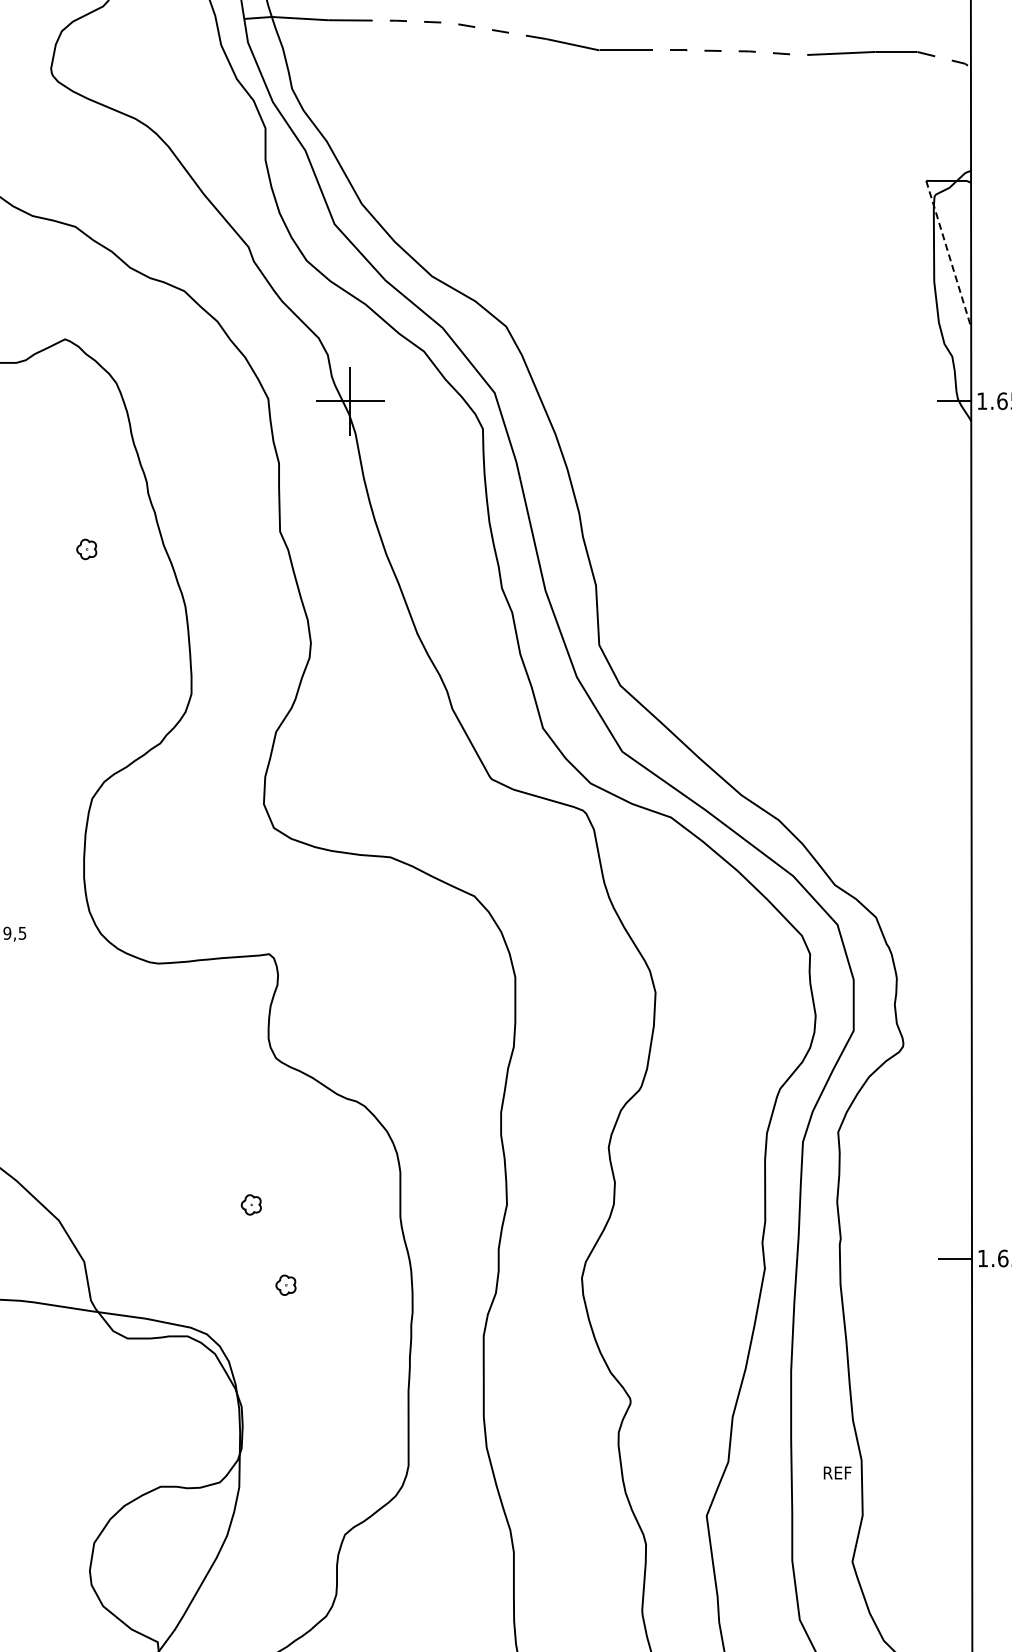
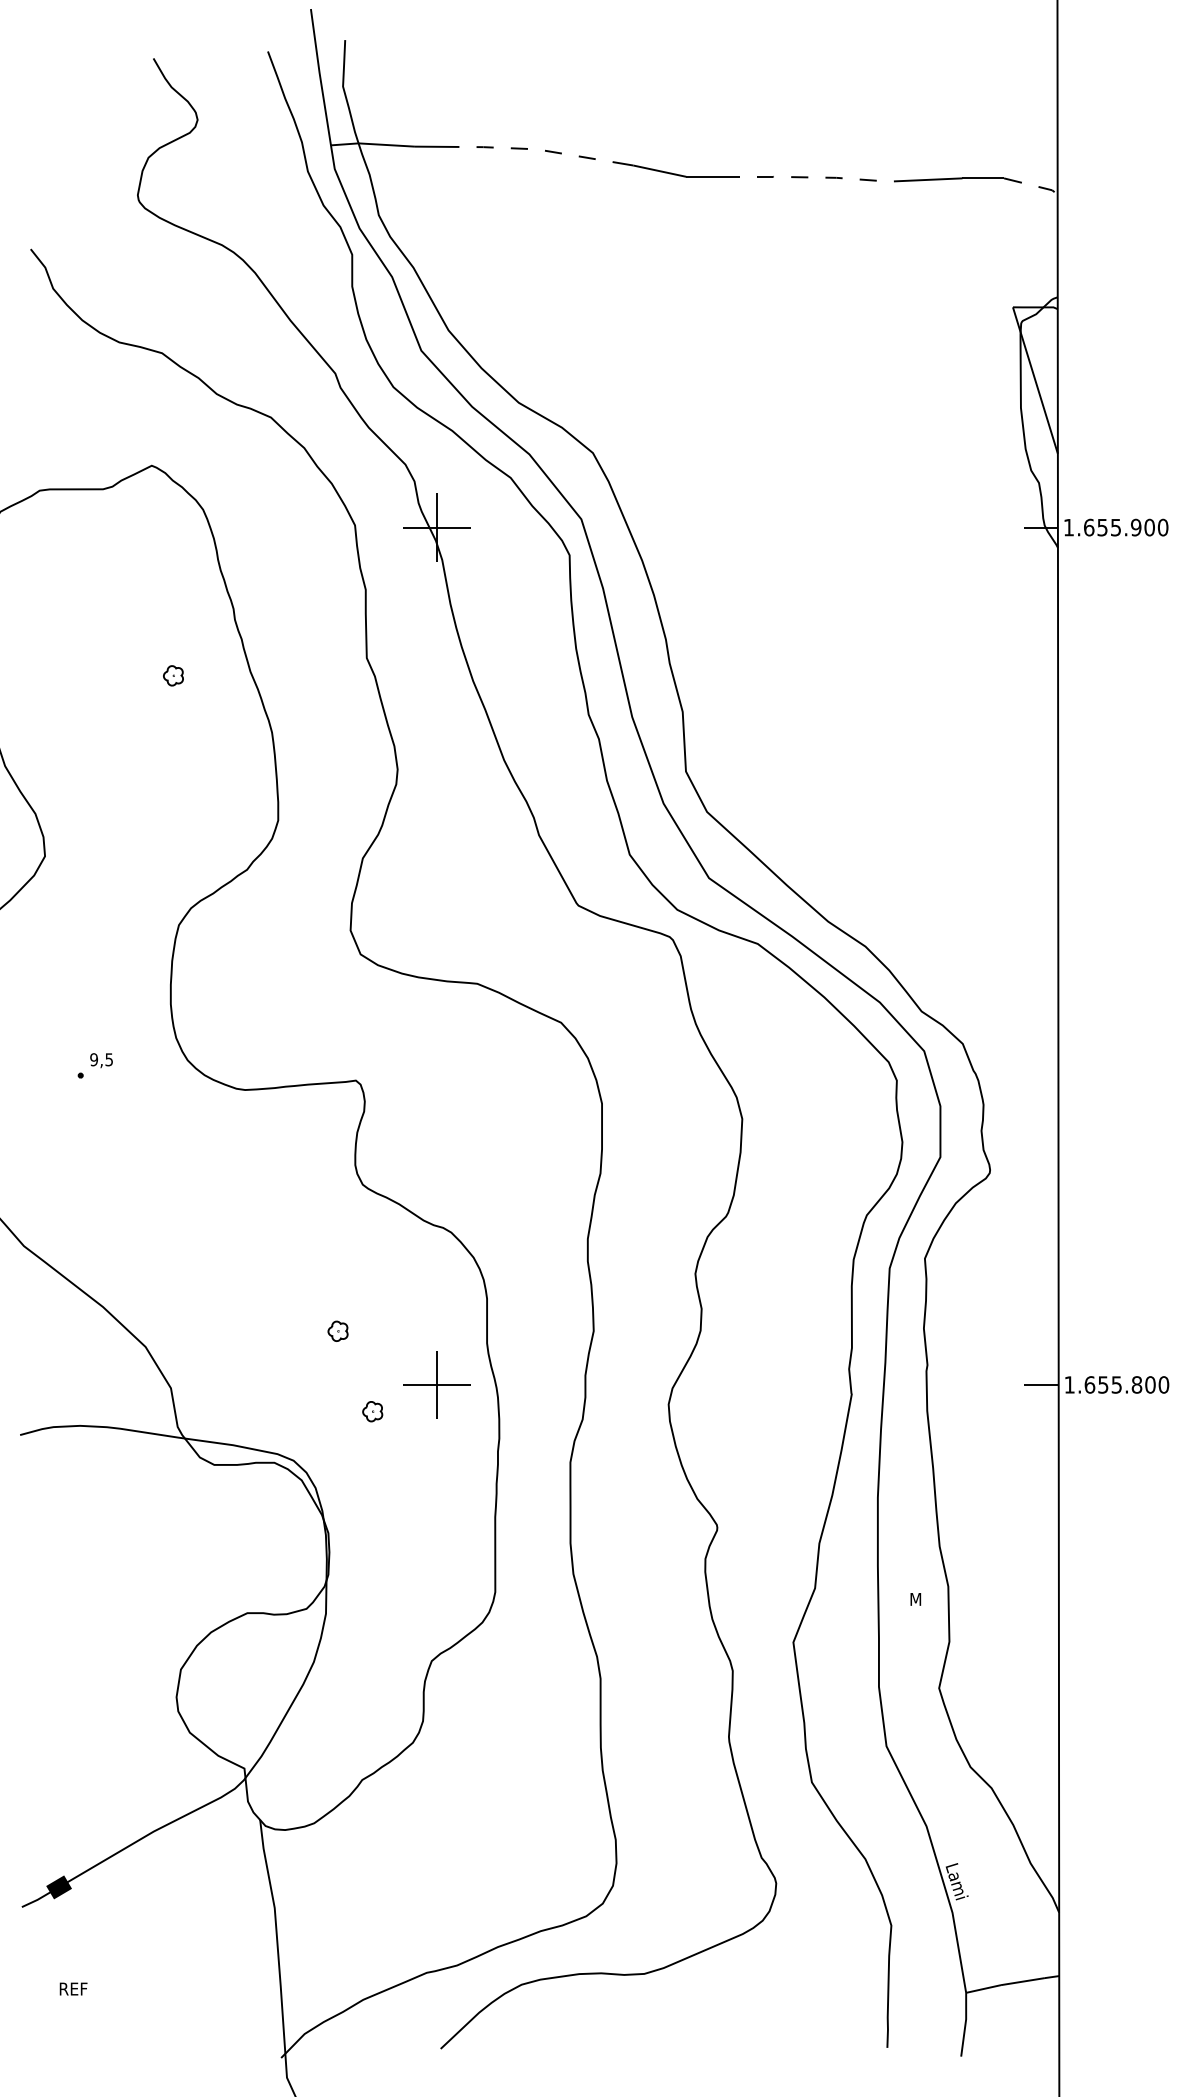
line: (948, 254) -> (1035, 380), dashed -> solid
part: (349, 1258) -> (436, 1384), added
text: (838, 1473) -> (925, 1599), REF -> M

